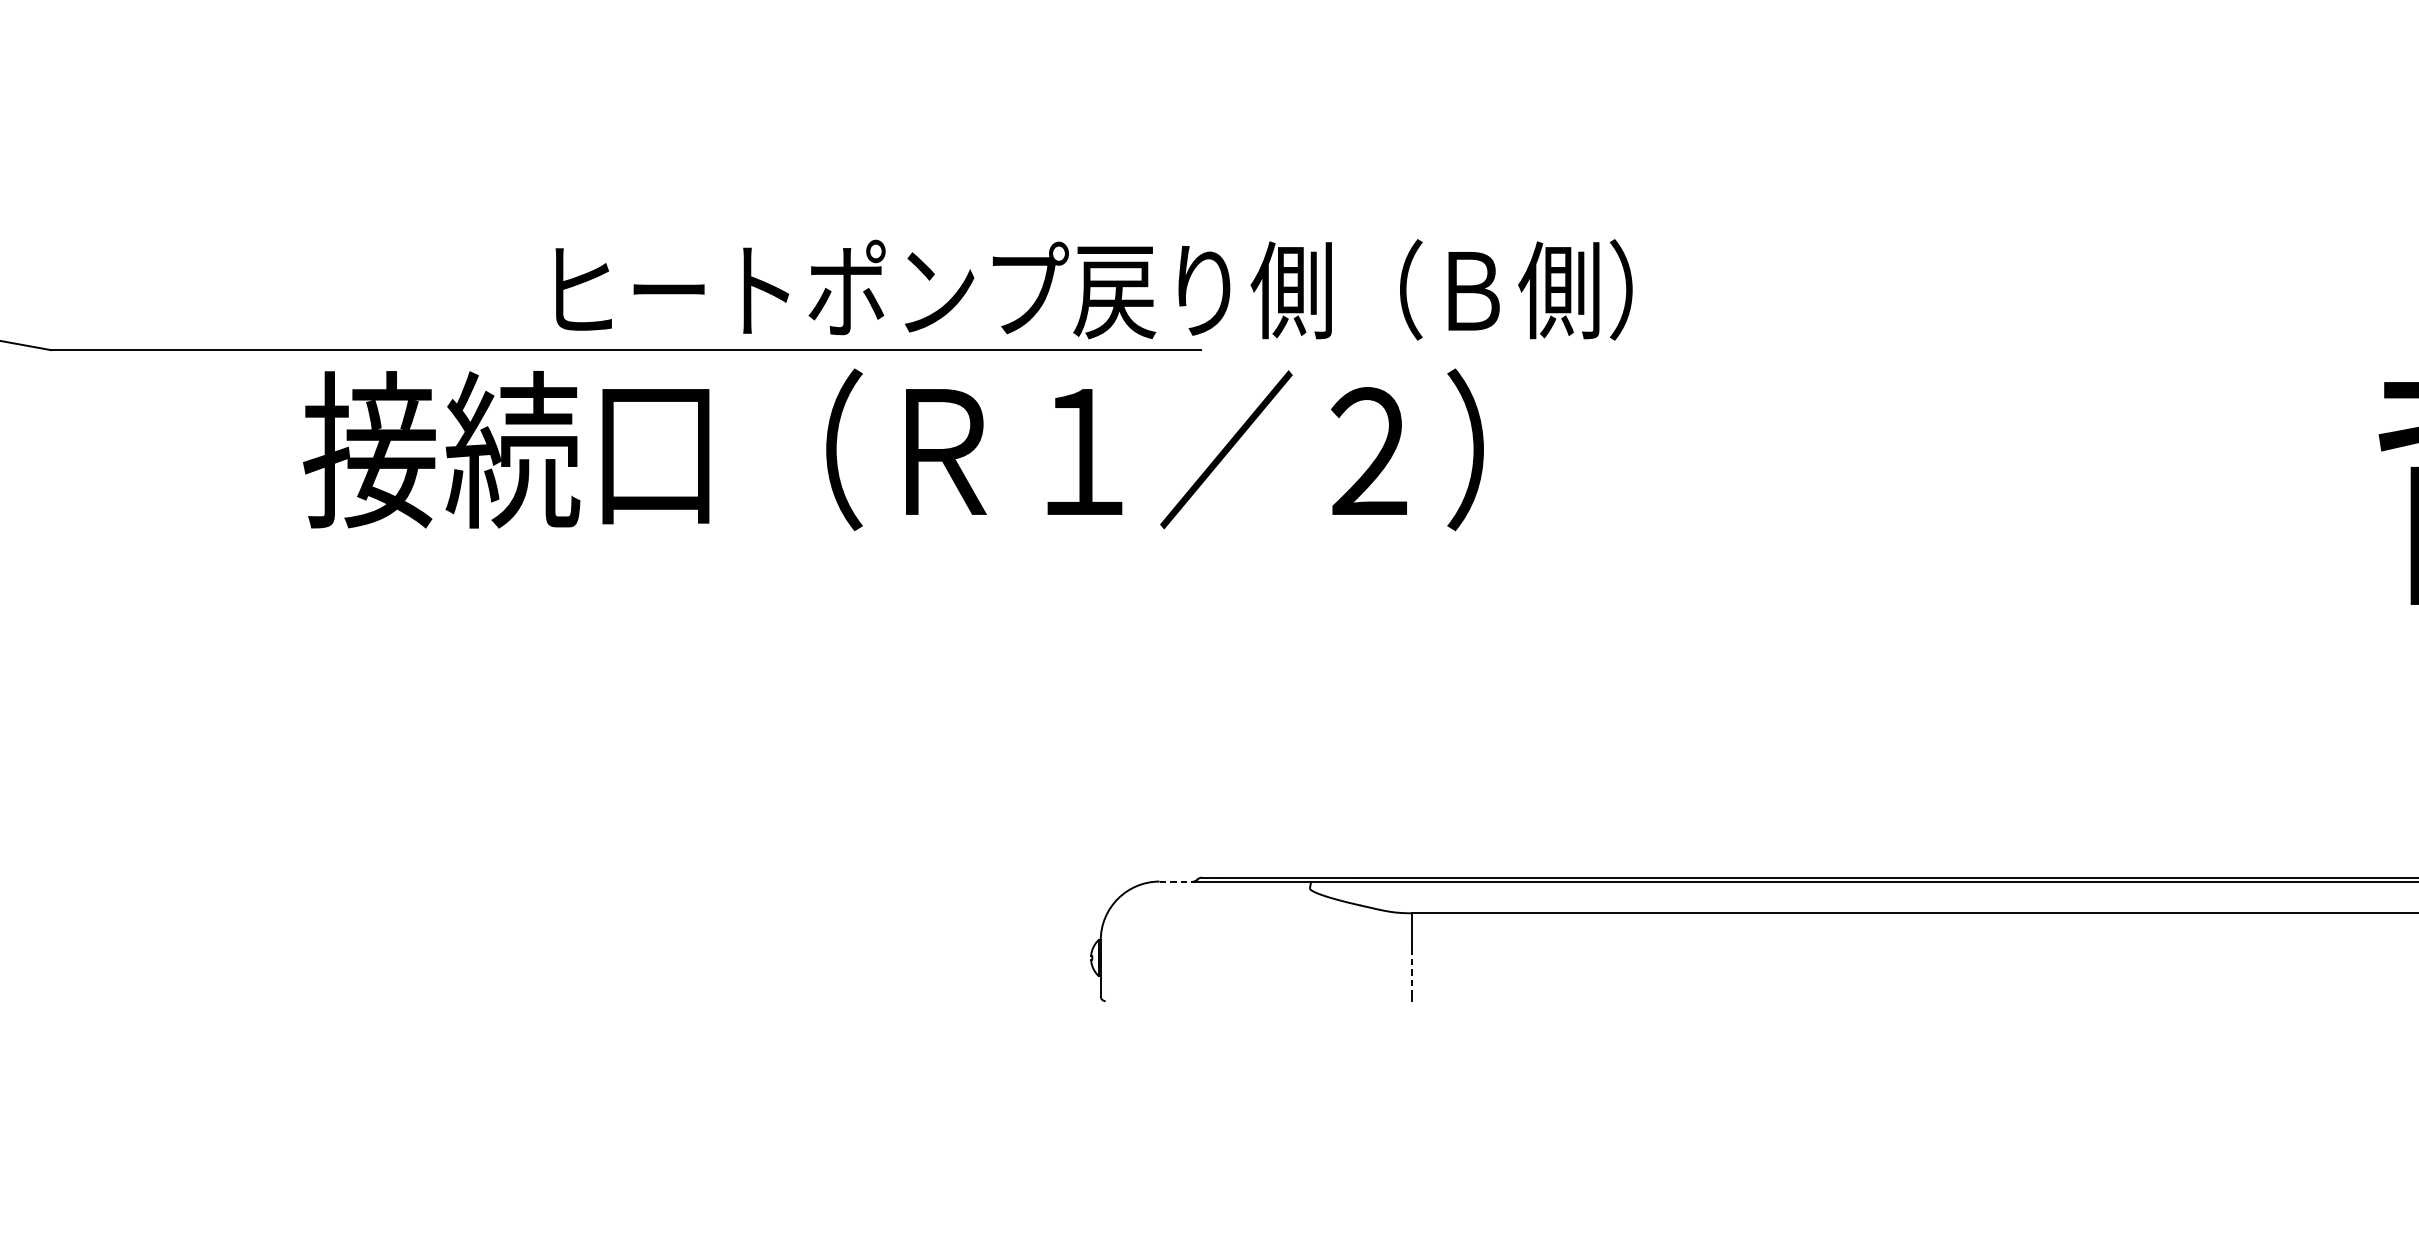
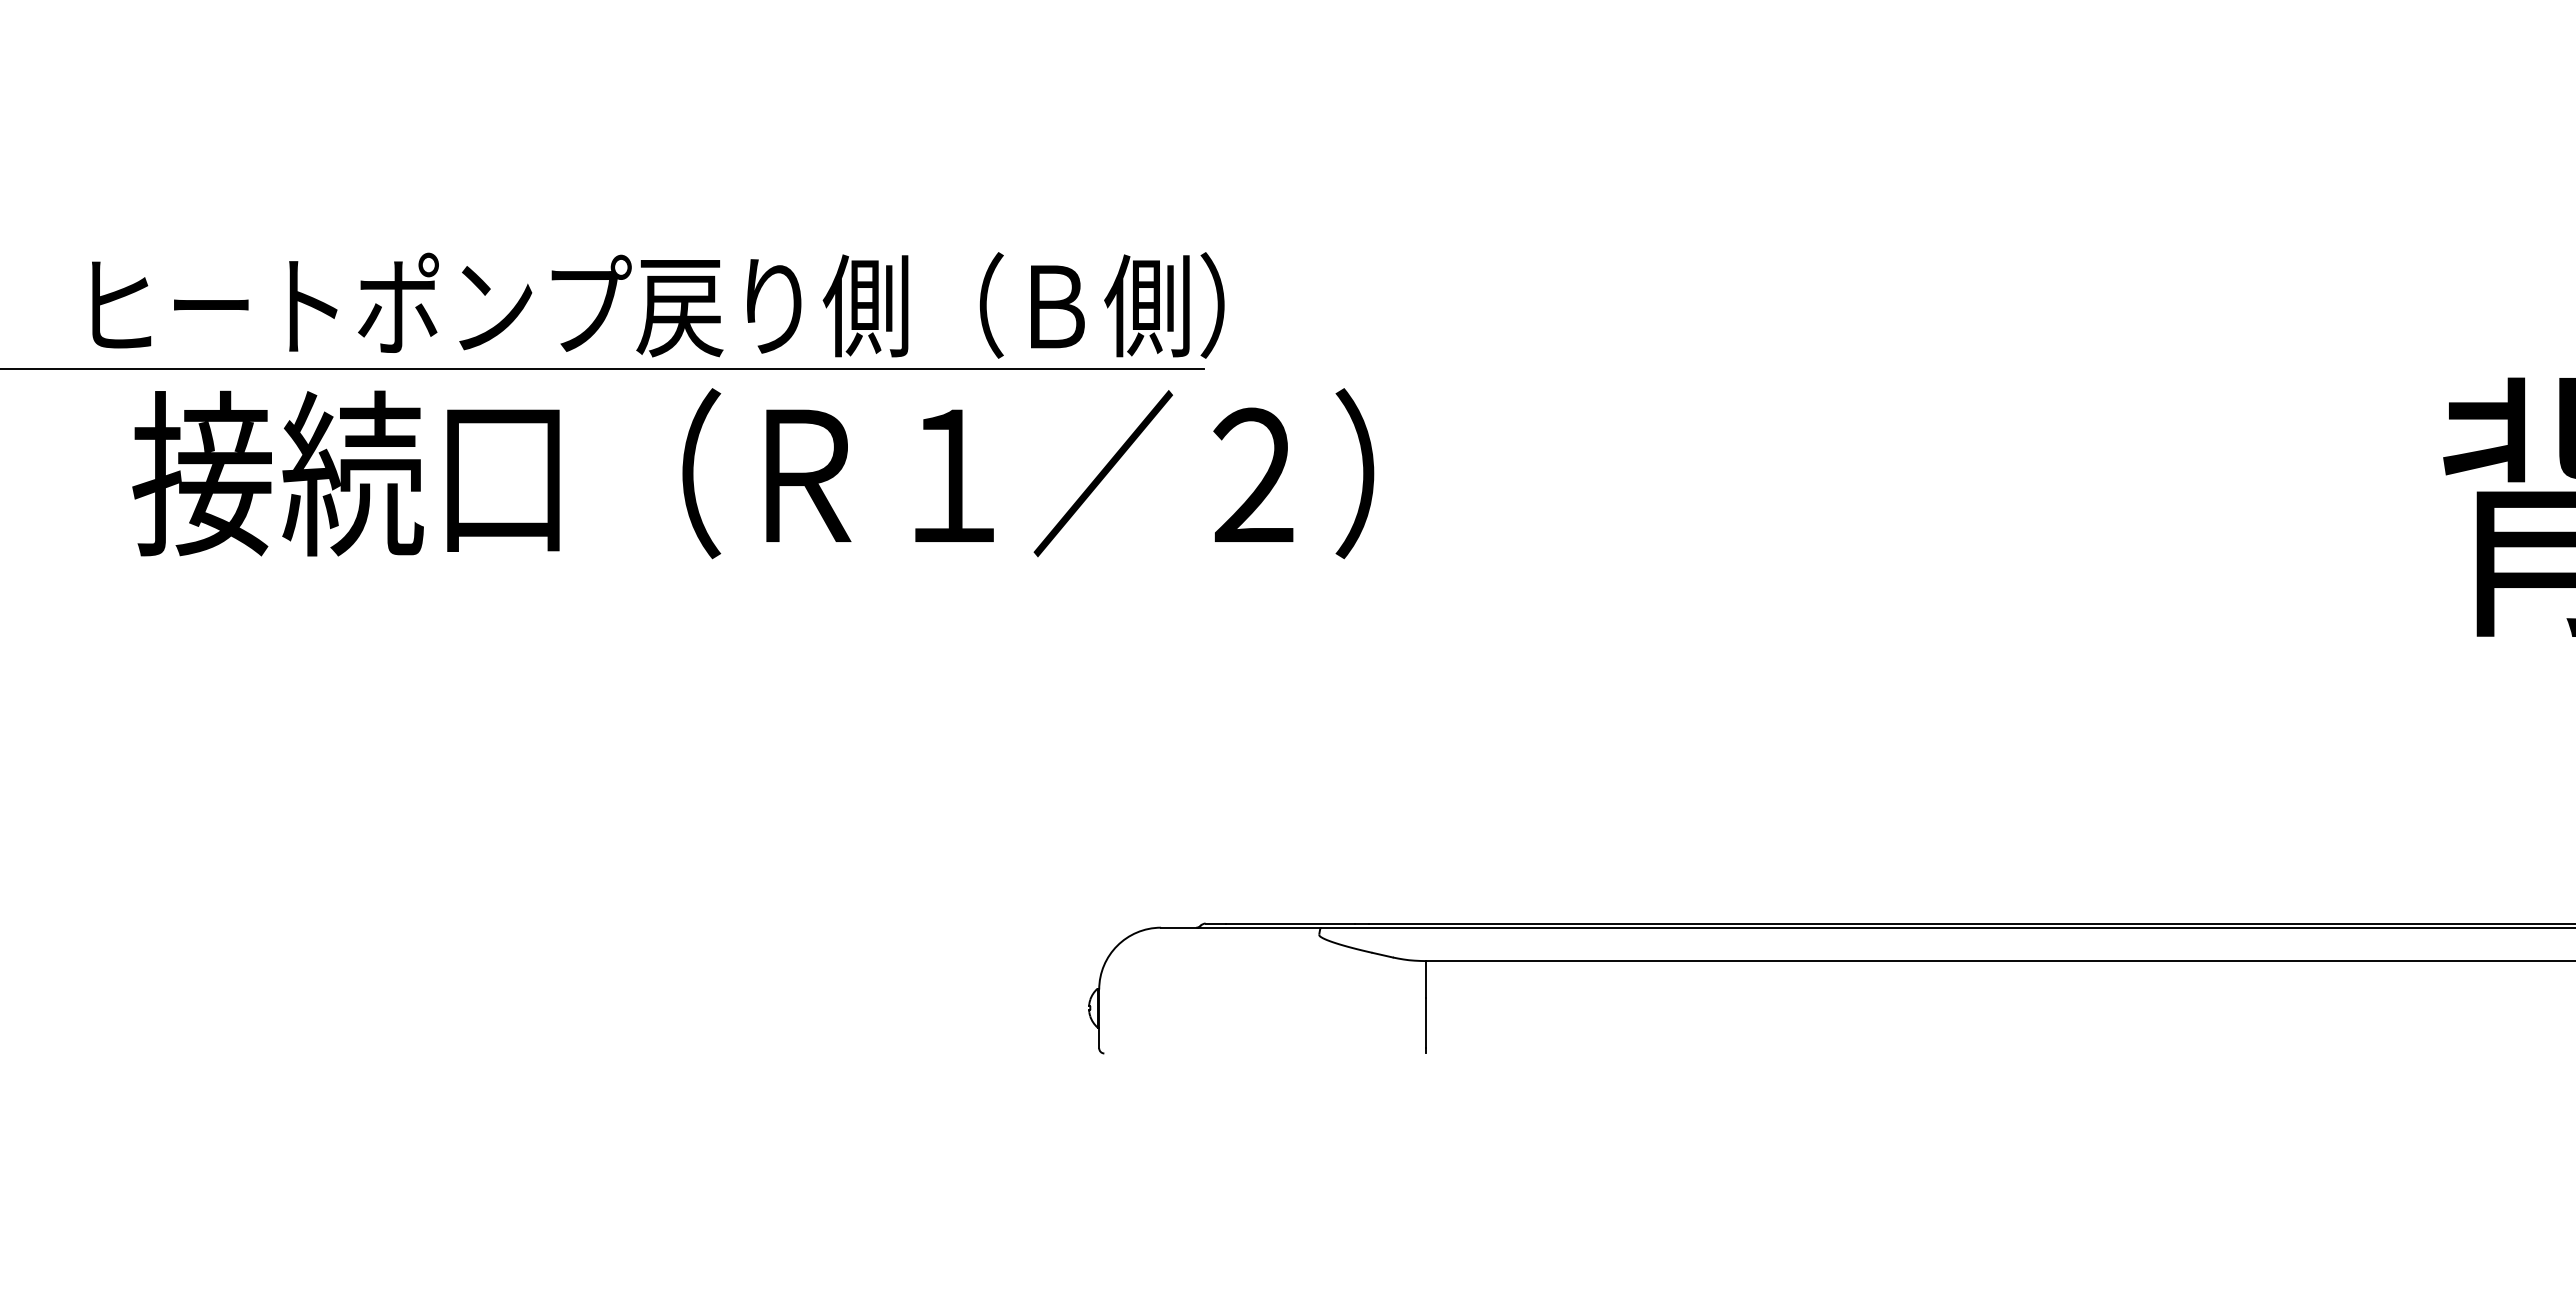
text: (1094, 289) -> (658, 305), moved
text: (893, 449) -> (753, 473), moved
line: (1178, 881) -> (1180, 927), dashed -> solid
line: (1411, 972) -> (1426, 1023), dashed -> solid

